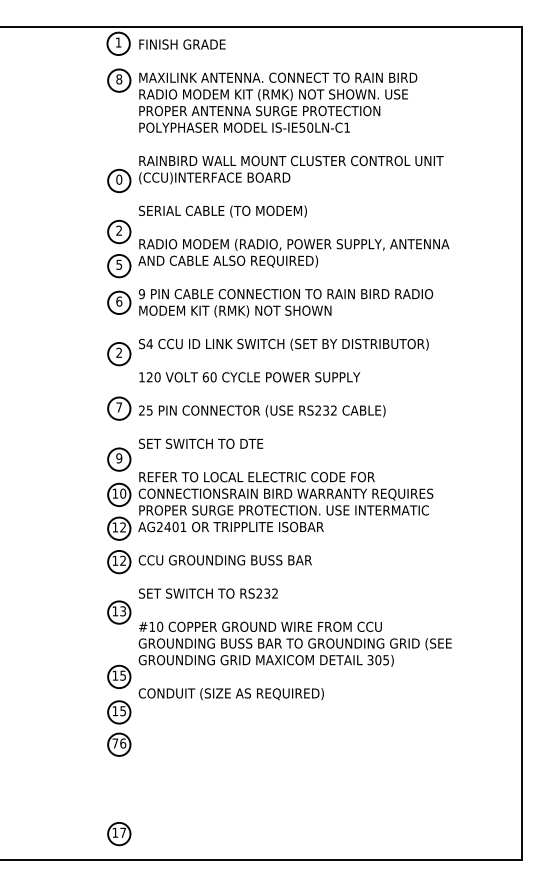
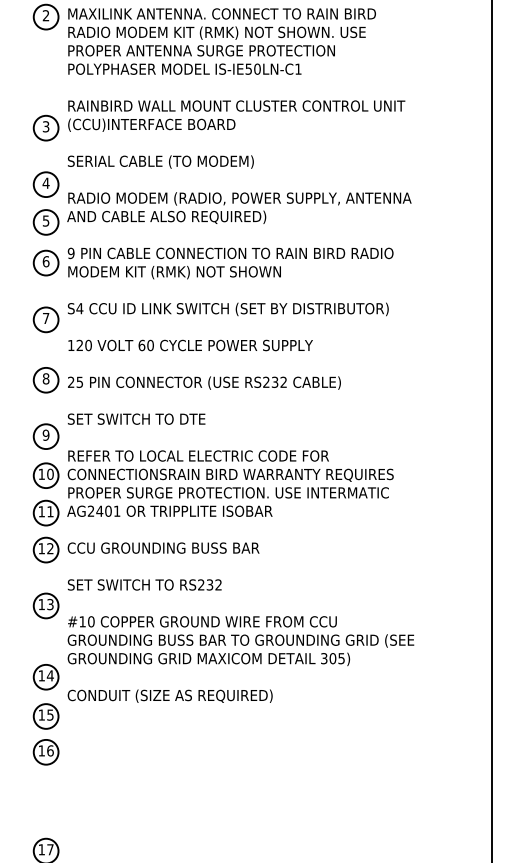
text: (119, 79) -> (46, 15), 8 -> 2
text: (119, 179) -> (46, 126), 0 -> 3
text: (119, 230) -> (46, 183), 2 -> 4
text: (119, 352) -> (46, 318), 2 -> 7
text: (119, 407) -> (46, 378), 7 -> 8
text: (122, 527) -> (49, 511), 12 -> 11
text: (123, 675) -> (50, 675), 15 -> 14
text: (115, 743) -> (41, 750), 76 -> 16

